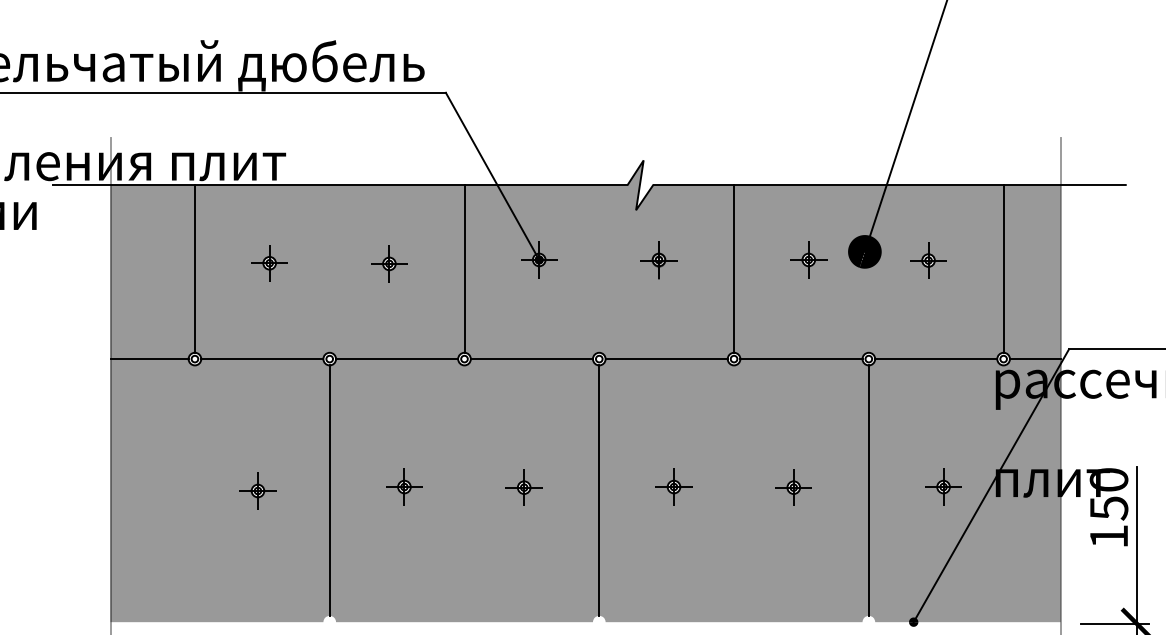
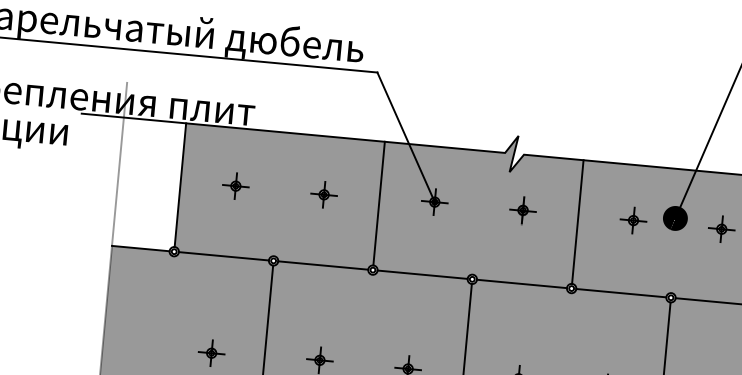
fill: (152, 272) -> (148, 184), removed

